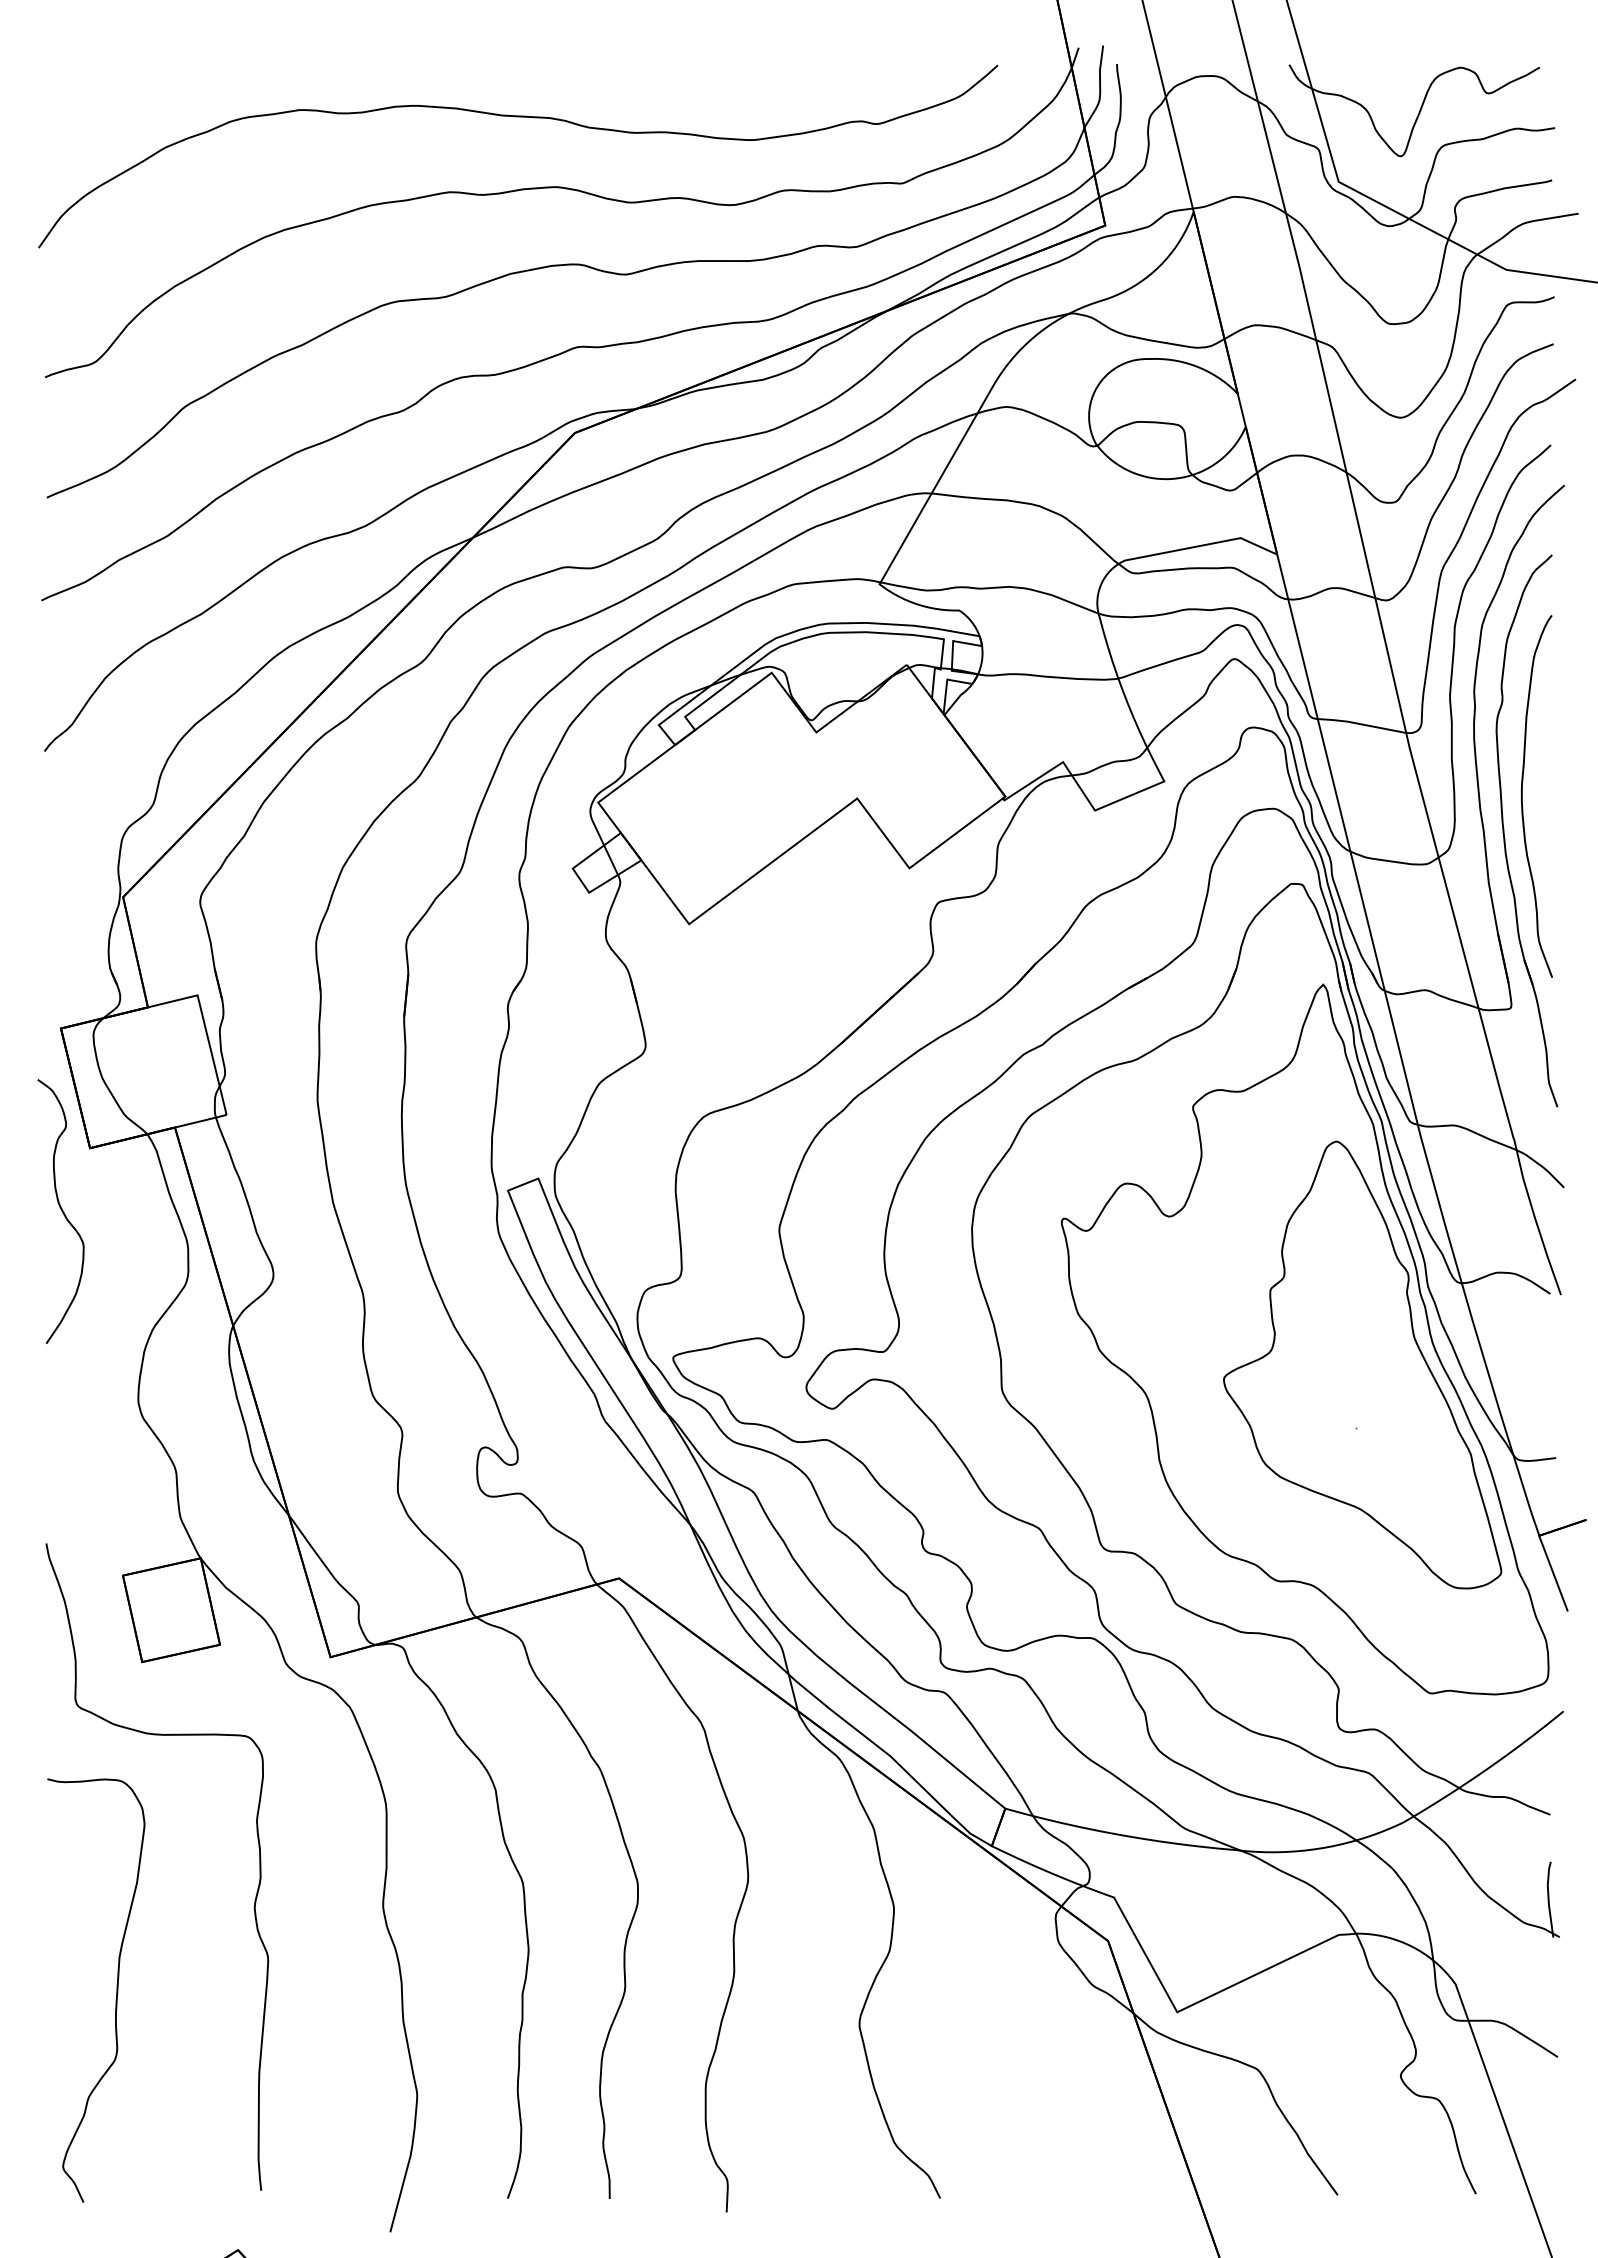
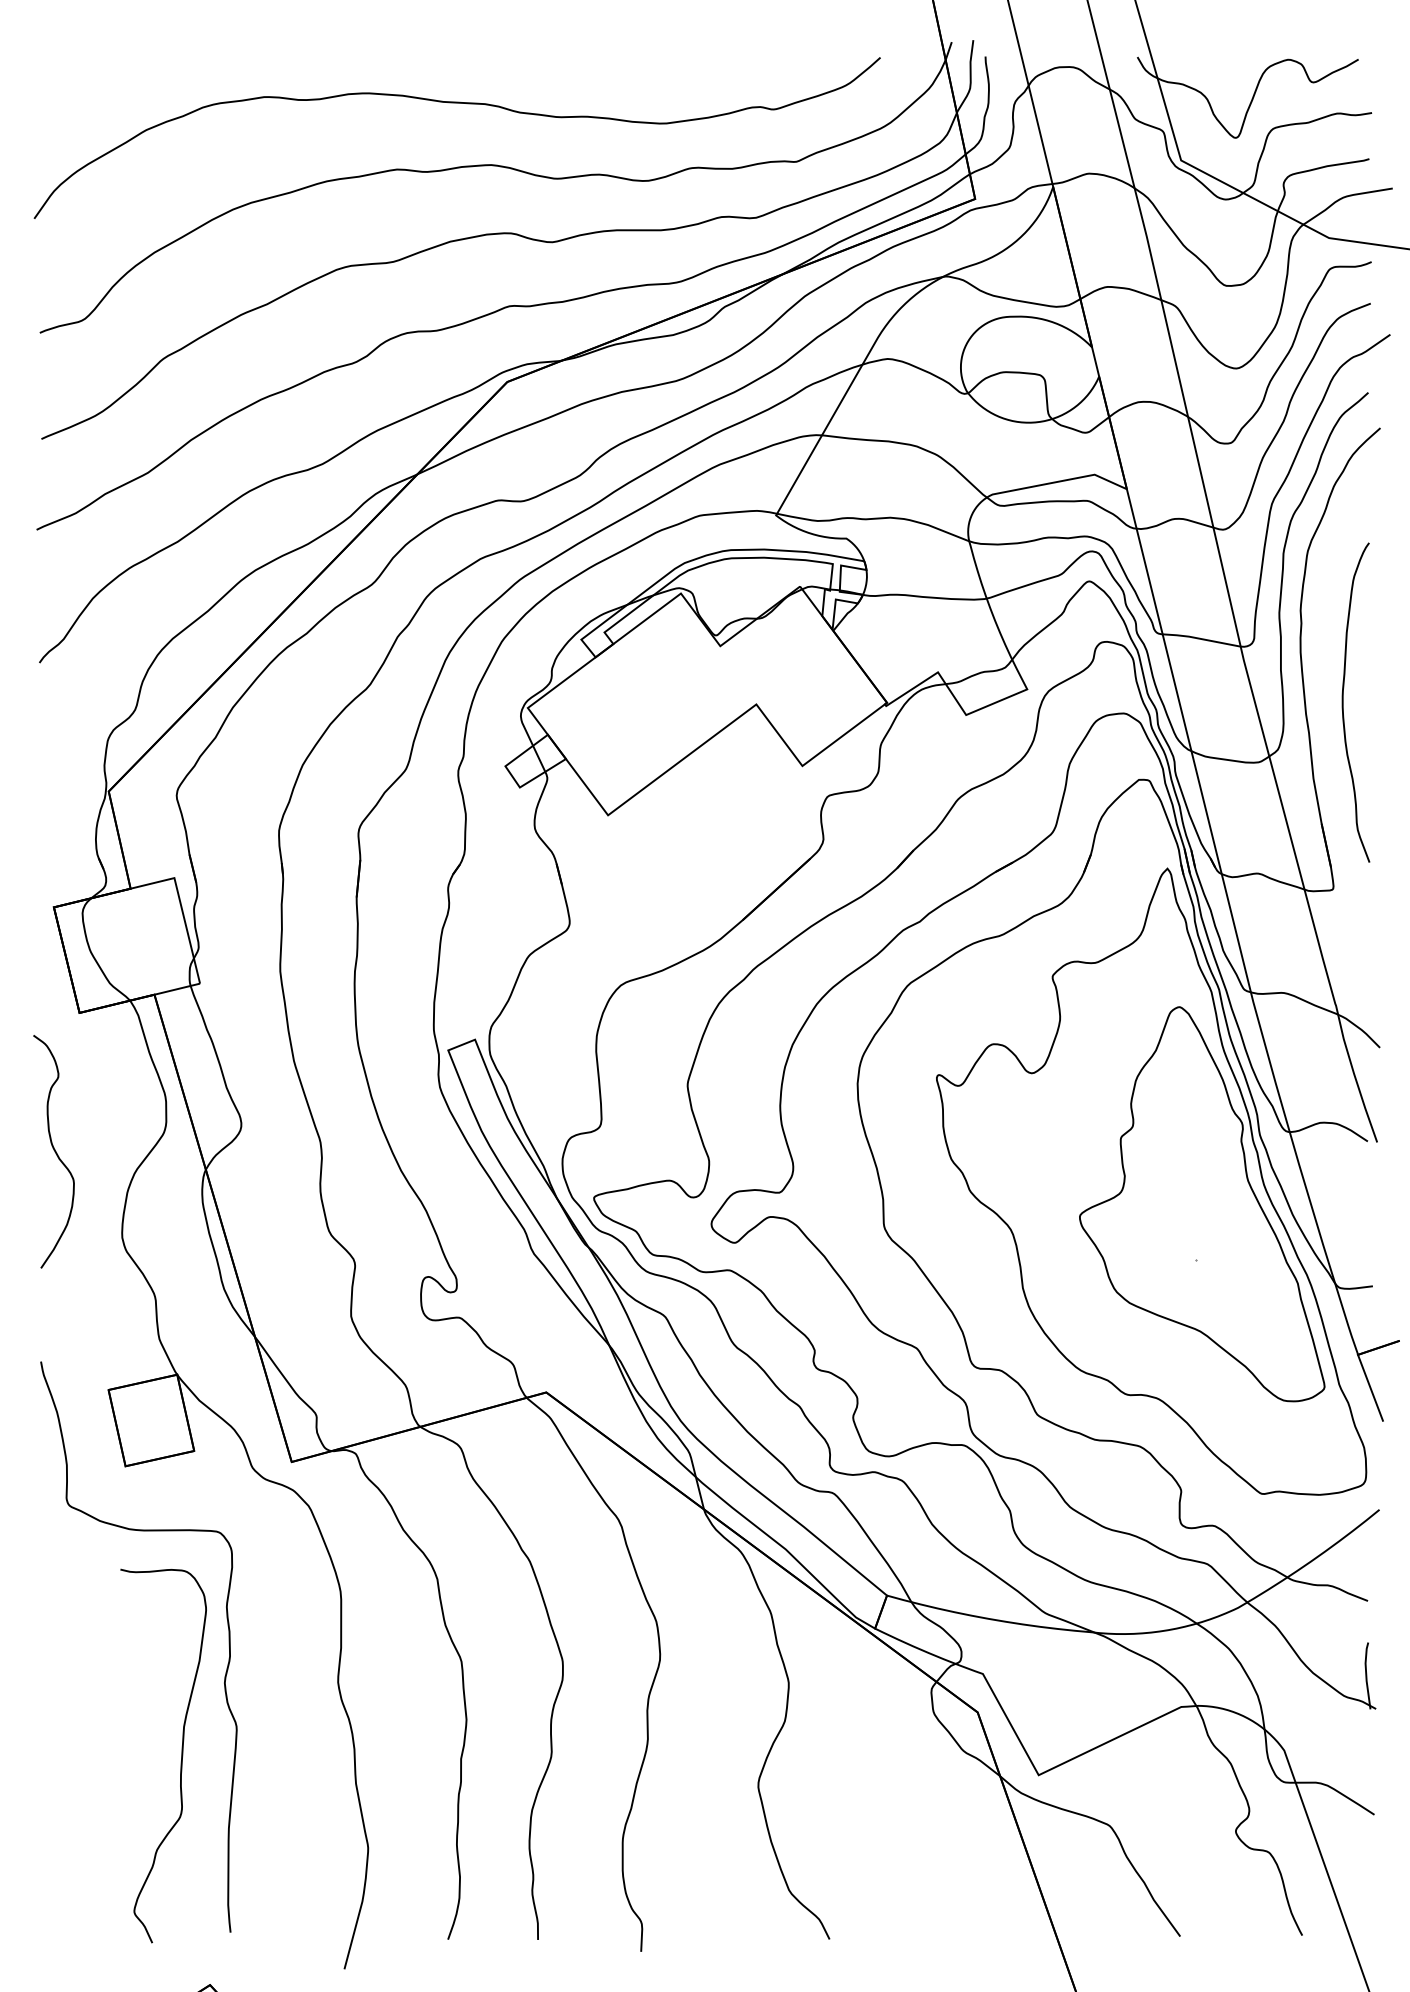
part: (1504, 830) -> (1327, 732), removed
curve: (61, 1211) -> (54, 1151), moved
curve: (116, 1990) -> (181, 1756), moved

